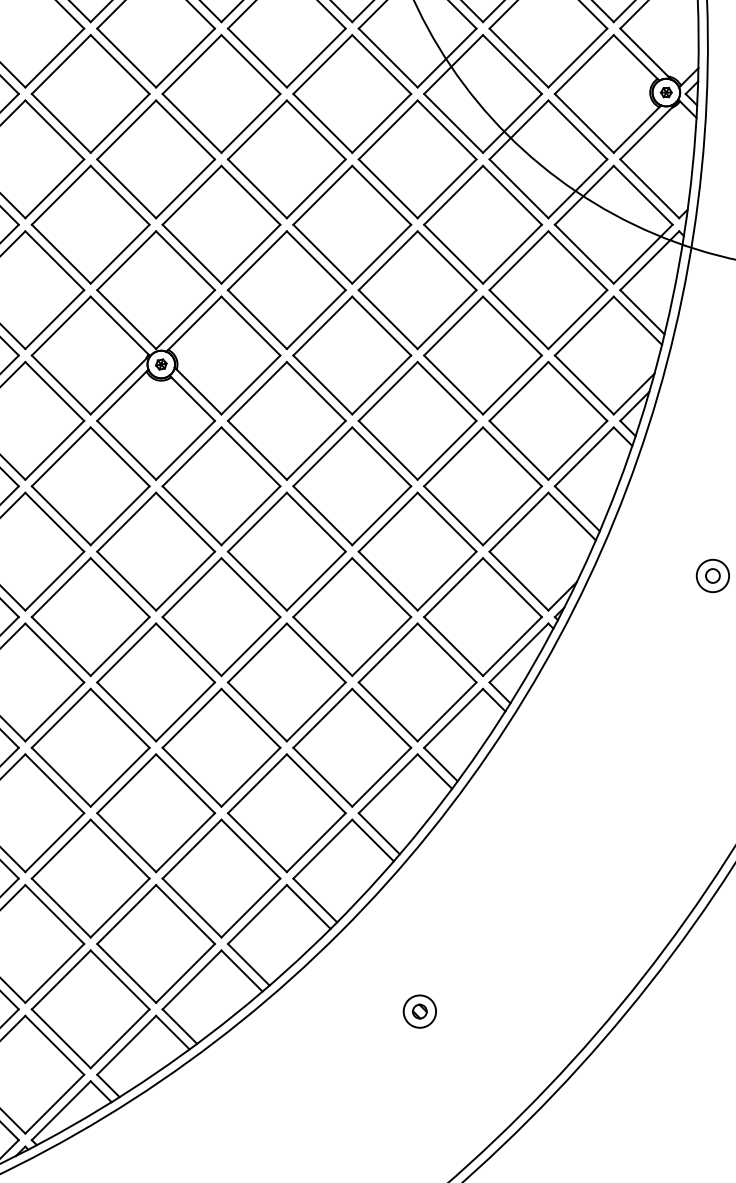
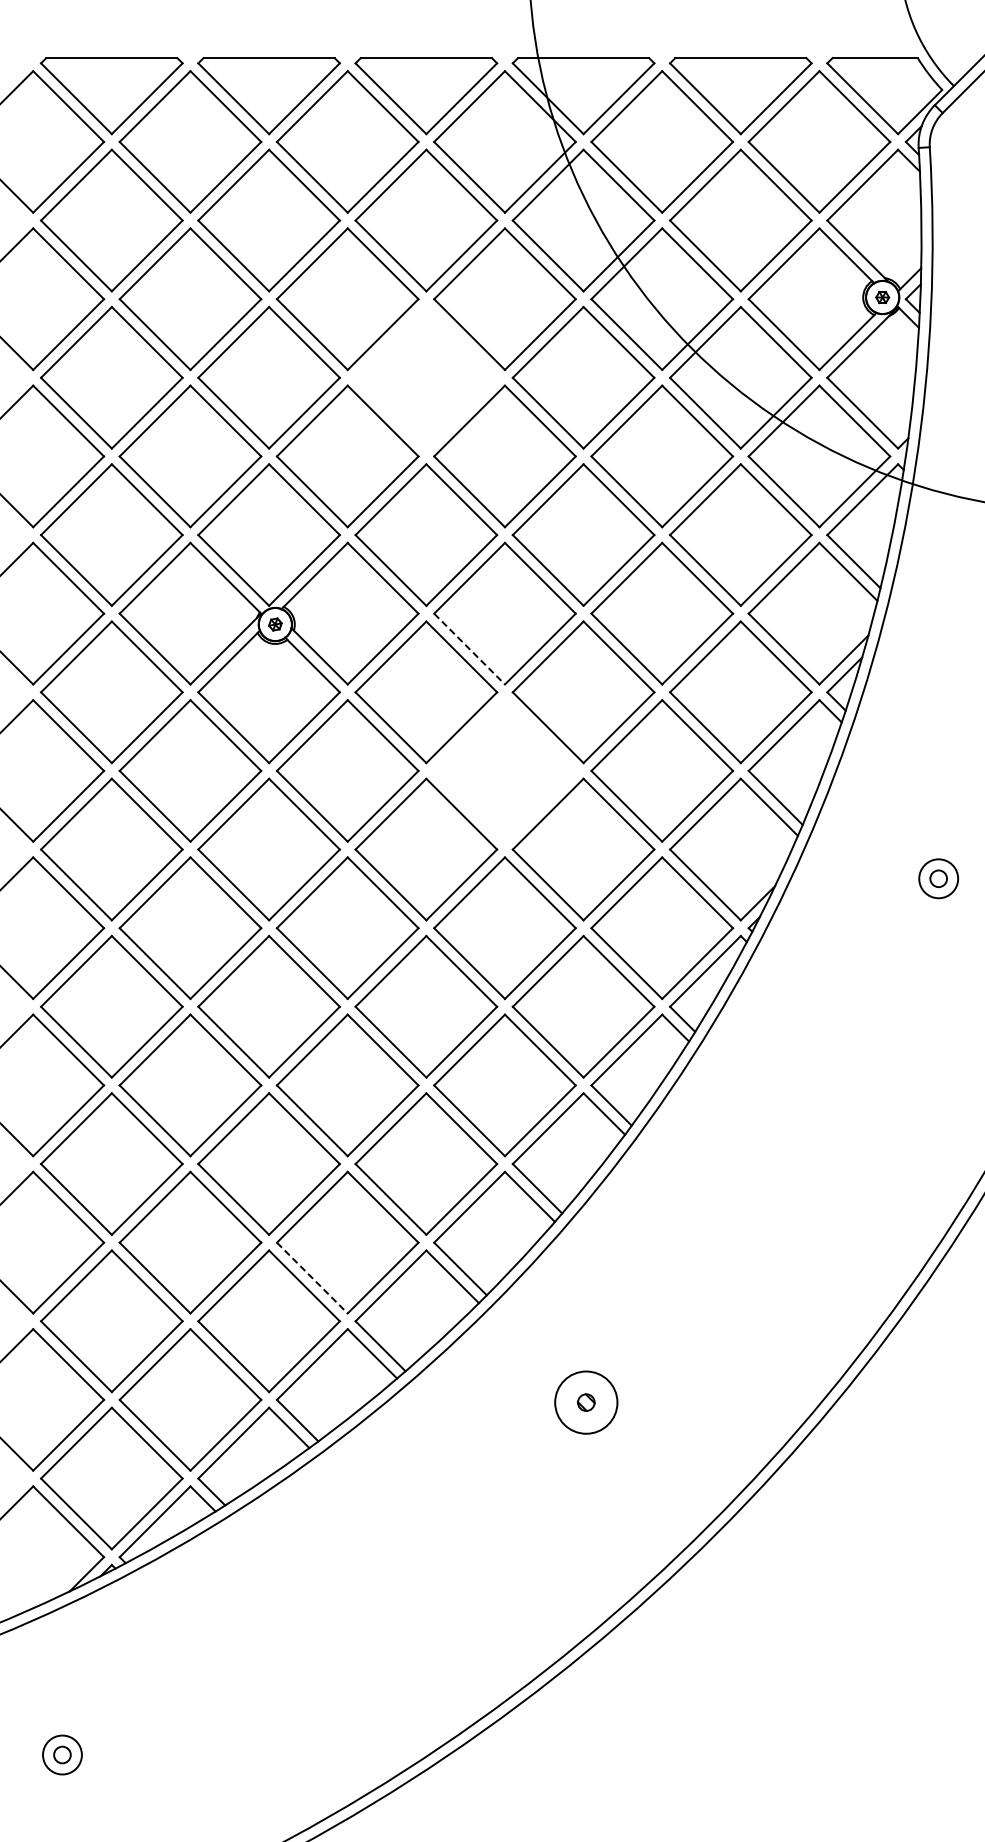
part: (287, 159) -> (426, 377), removed
line: (322, 385) -> (469, 649), solid -> dashed
part: (351, 485) -> (504, 770), removed
line: (192, 908) -> (312, 1278), solid -> dashed
circle: (419, 1011) -> (585, 1402), size x1.6

